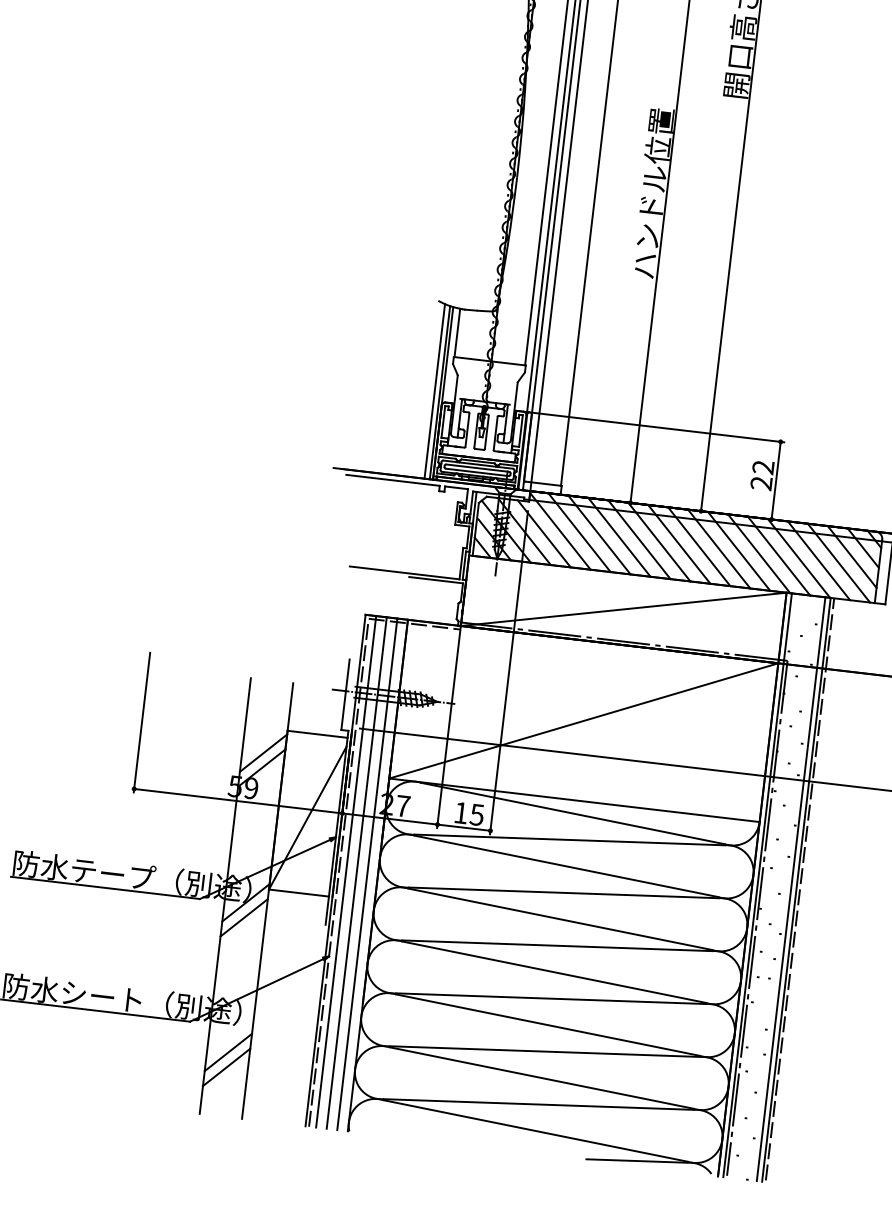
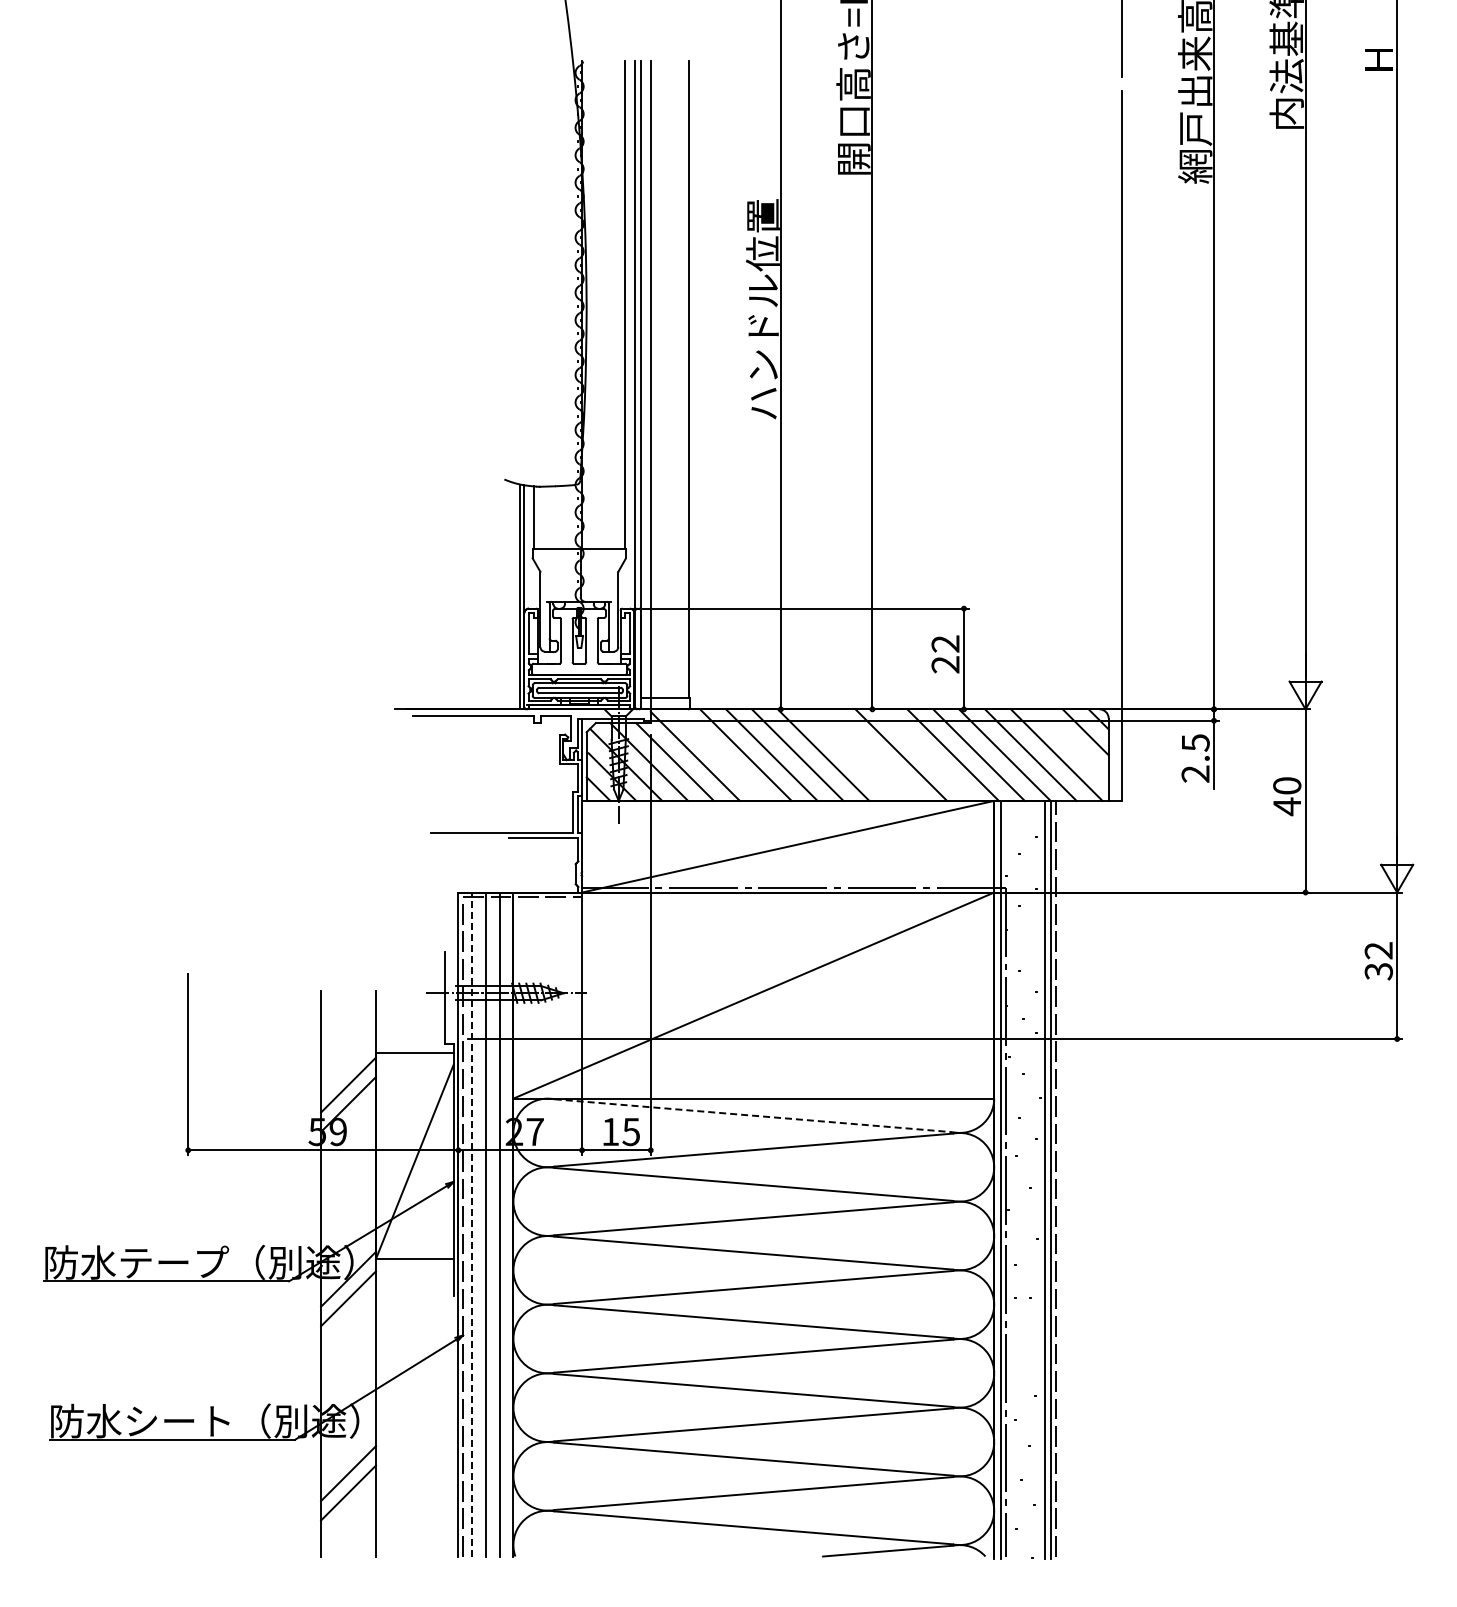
line: (434, 391) -> (513, 595), removed
line: (579, 532) -> (719, 754), removed
line: (679, 543) -> (849, 754), removed
line: (699, 546) -> (875, 754), removed
line: (739, 550) -> (927, 754), removed
line: (851, 557) -> (1072, 745), removed
line: (572, 813) -> (753, 1115), solid -> dashed
line: (346, 871) -> (472, 1224), solid -> dashed

